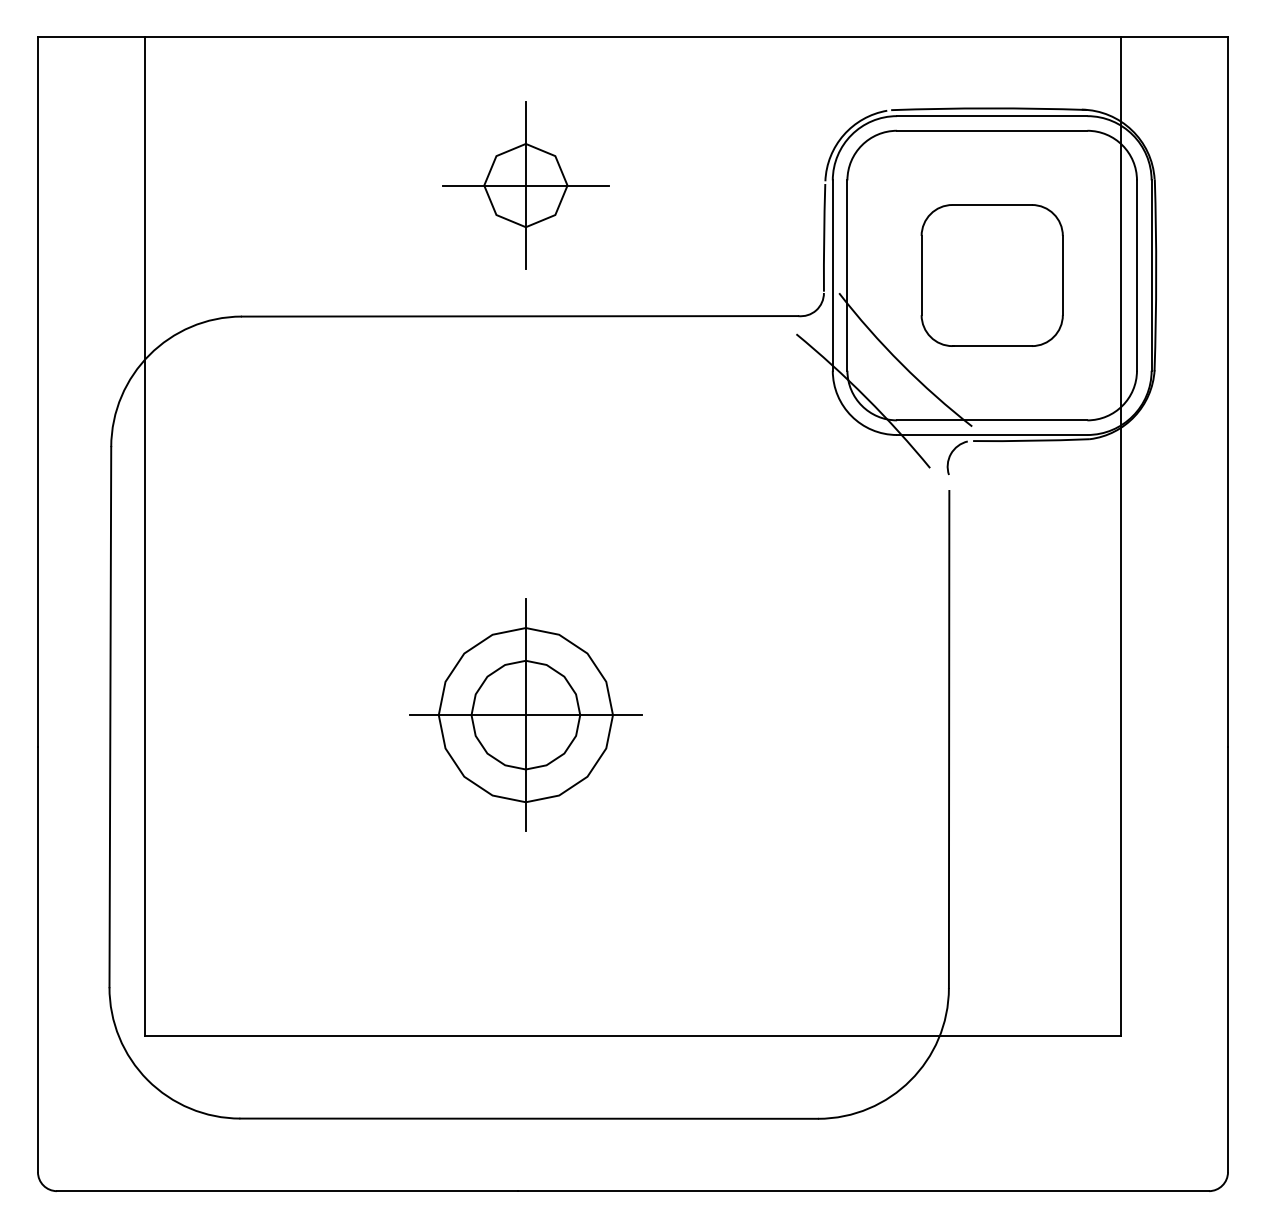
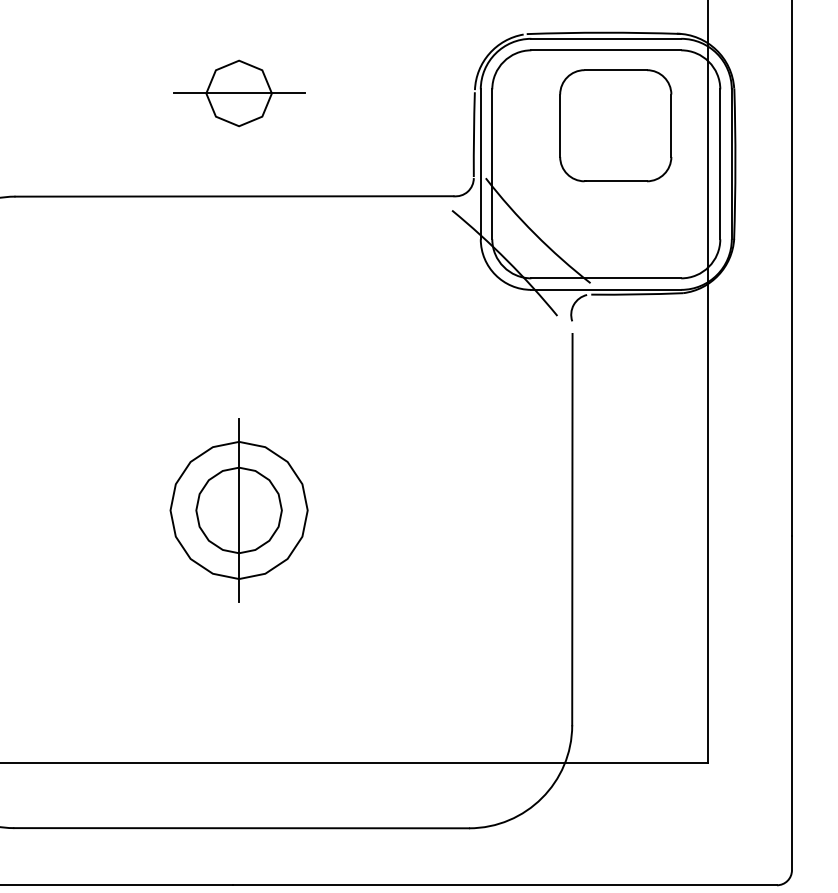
line: (525, 185) -> (238, 93), removed
part: (991, 275) -> (615, 125), moved
line: (525, 715) -> (238, 510), removed

